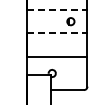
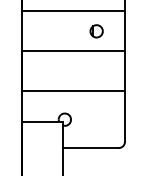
line: (57, 9) -> (73, 10), dashed -> solid
line: (57, 33) -> (73, 51), dashed -> solid

